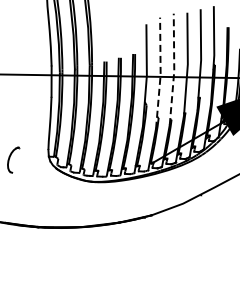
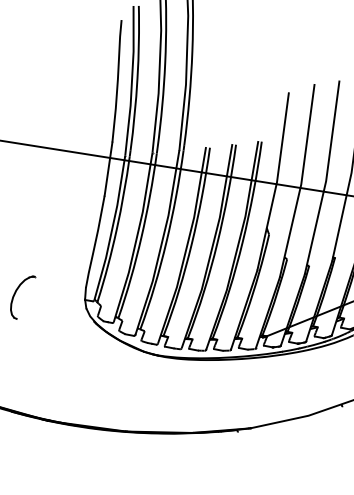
line: (174, 70) -> (326, 180), dashed -> solid
line: (160, 73) -> (301, 182), dashed -> solid

